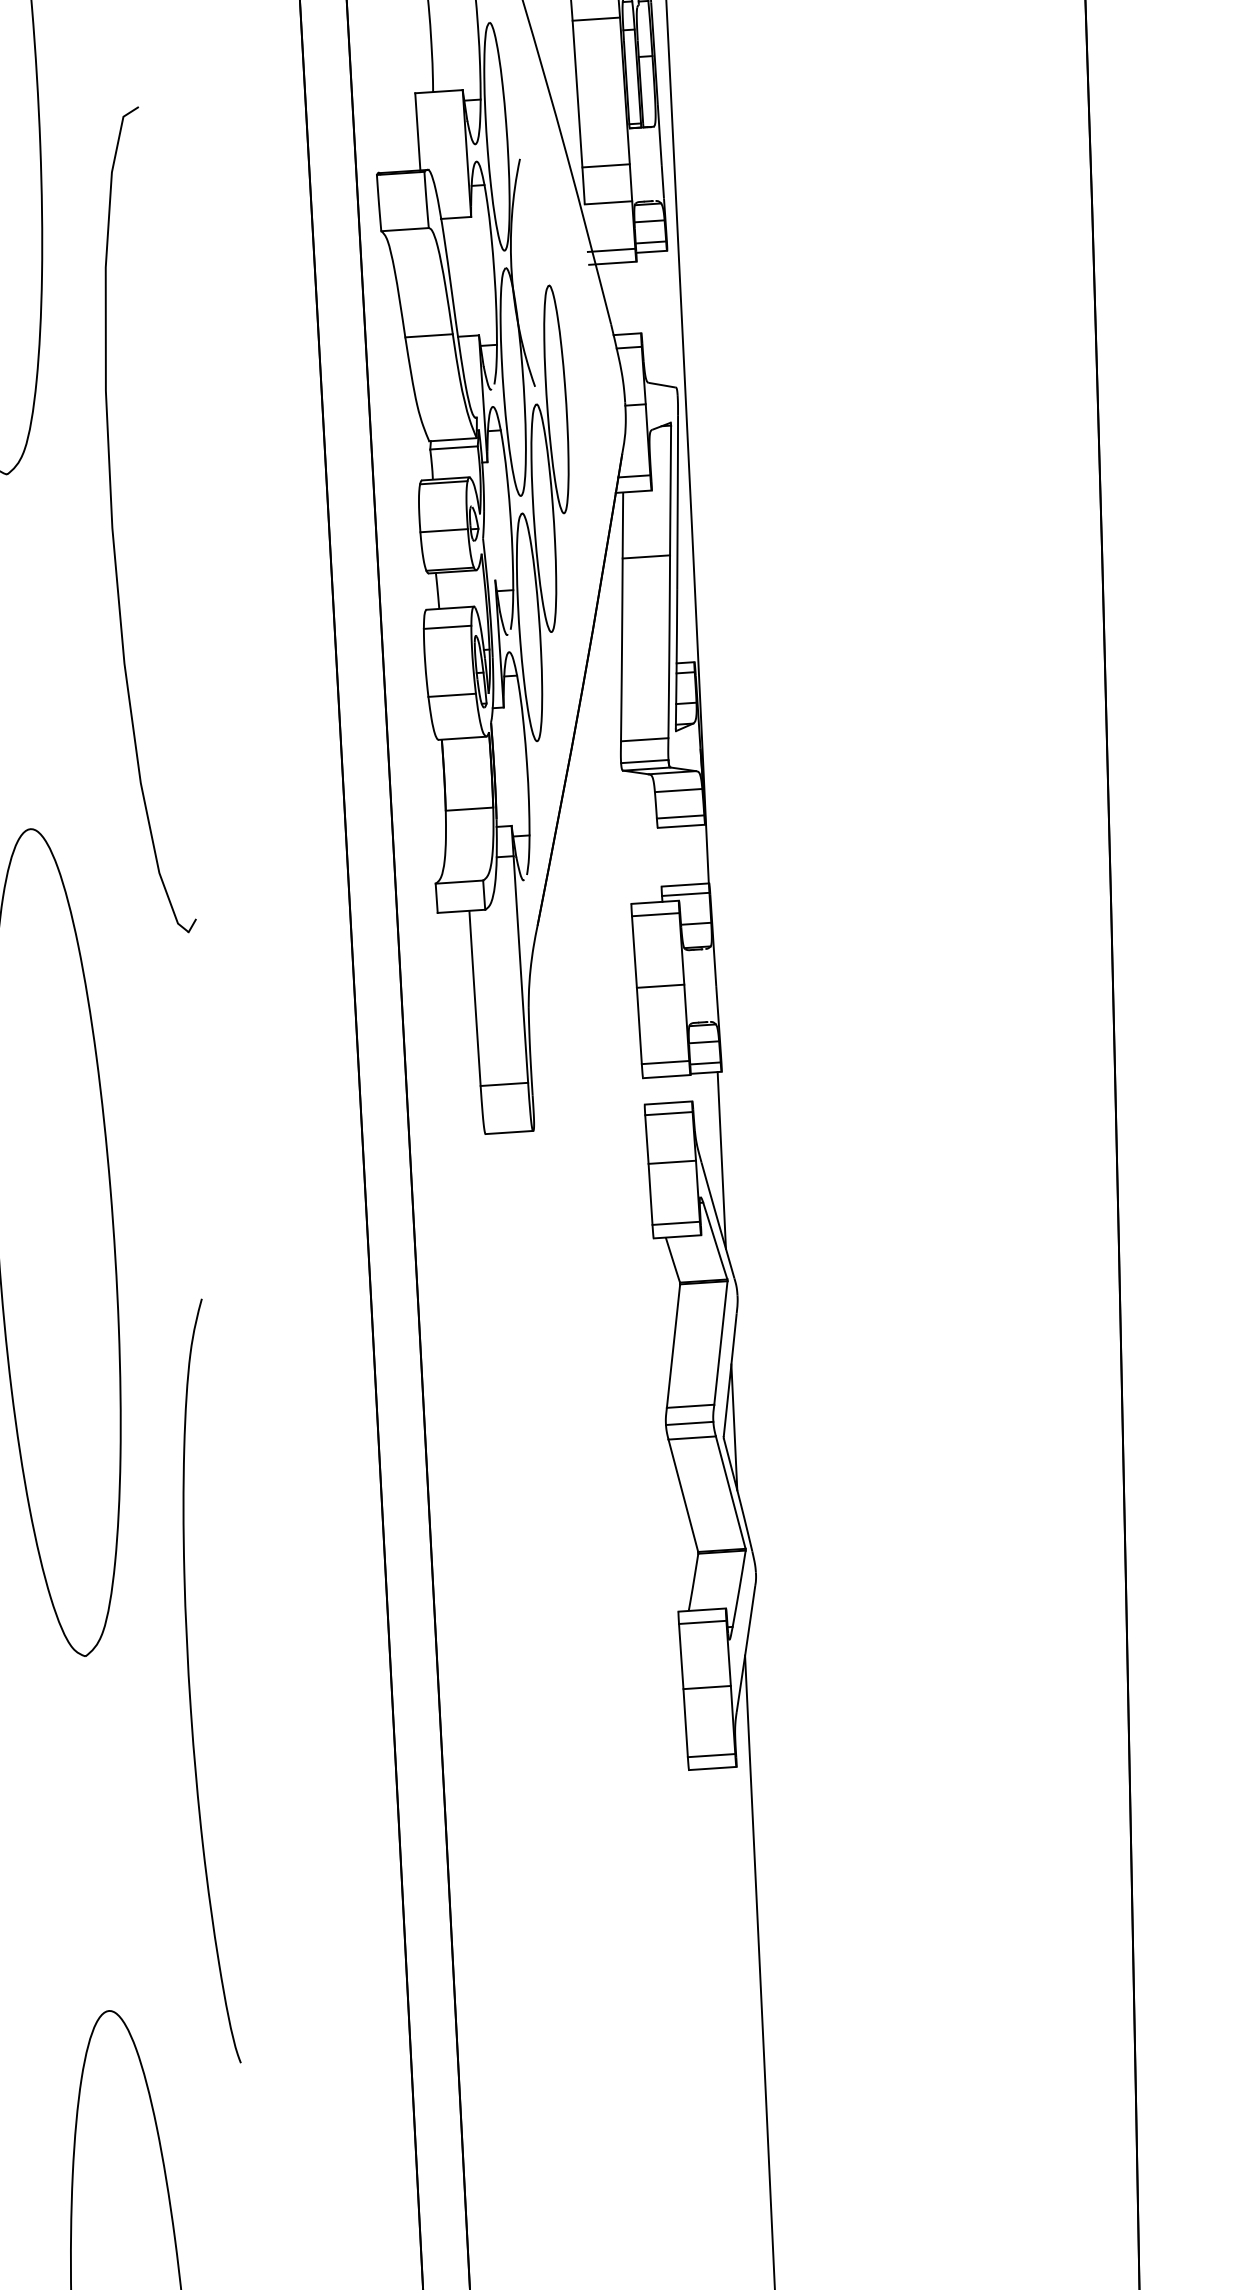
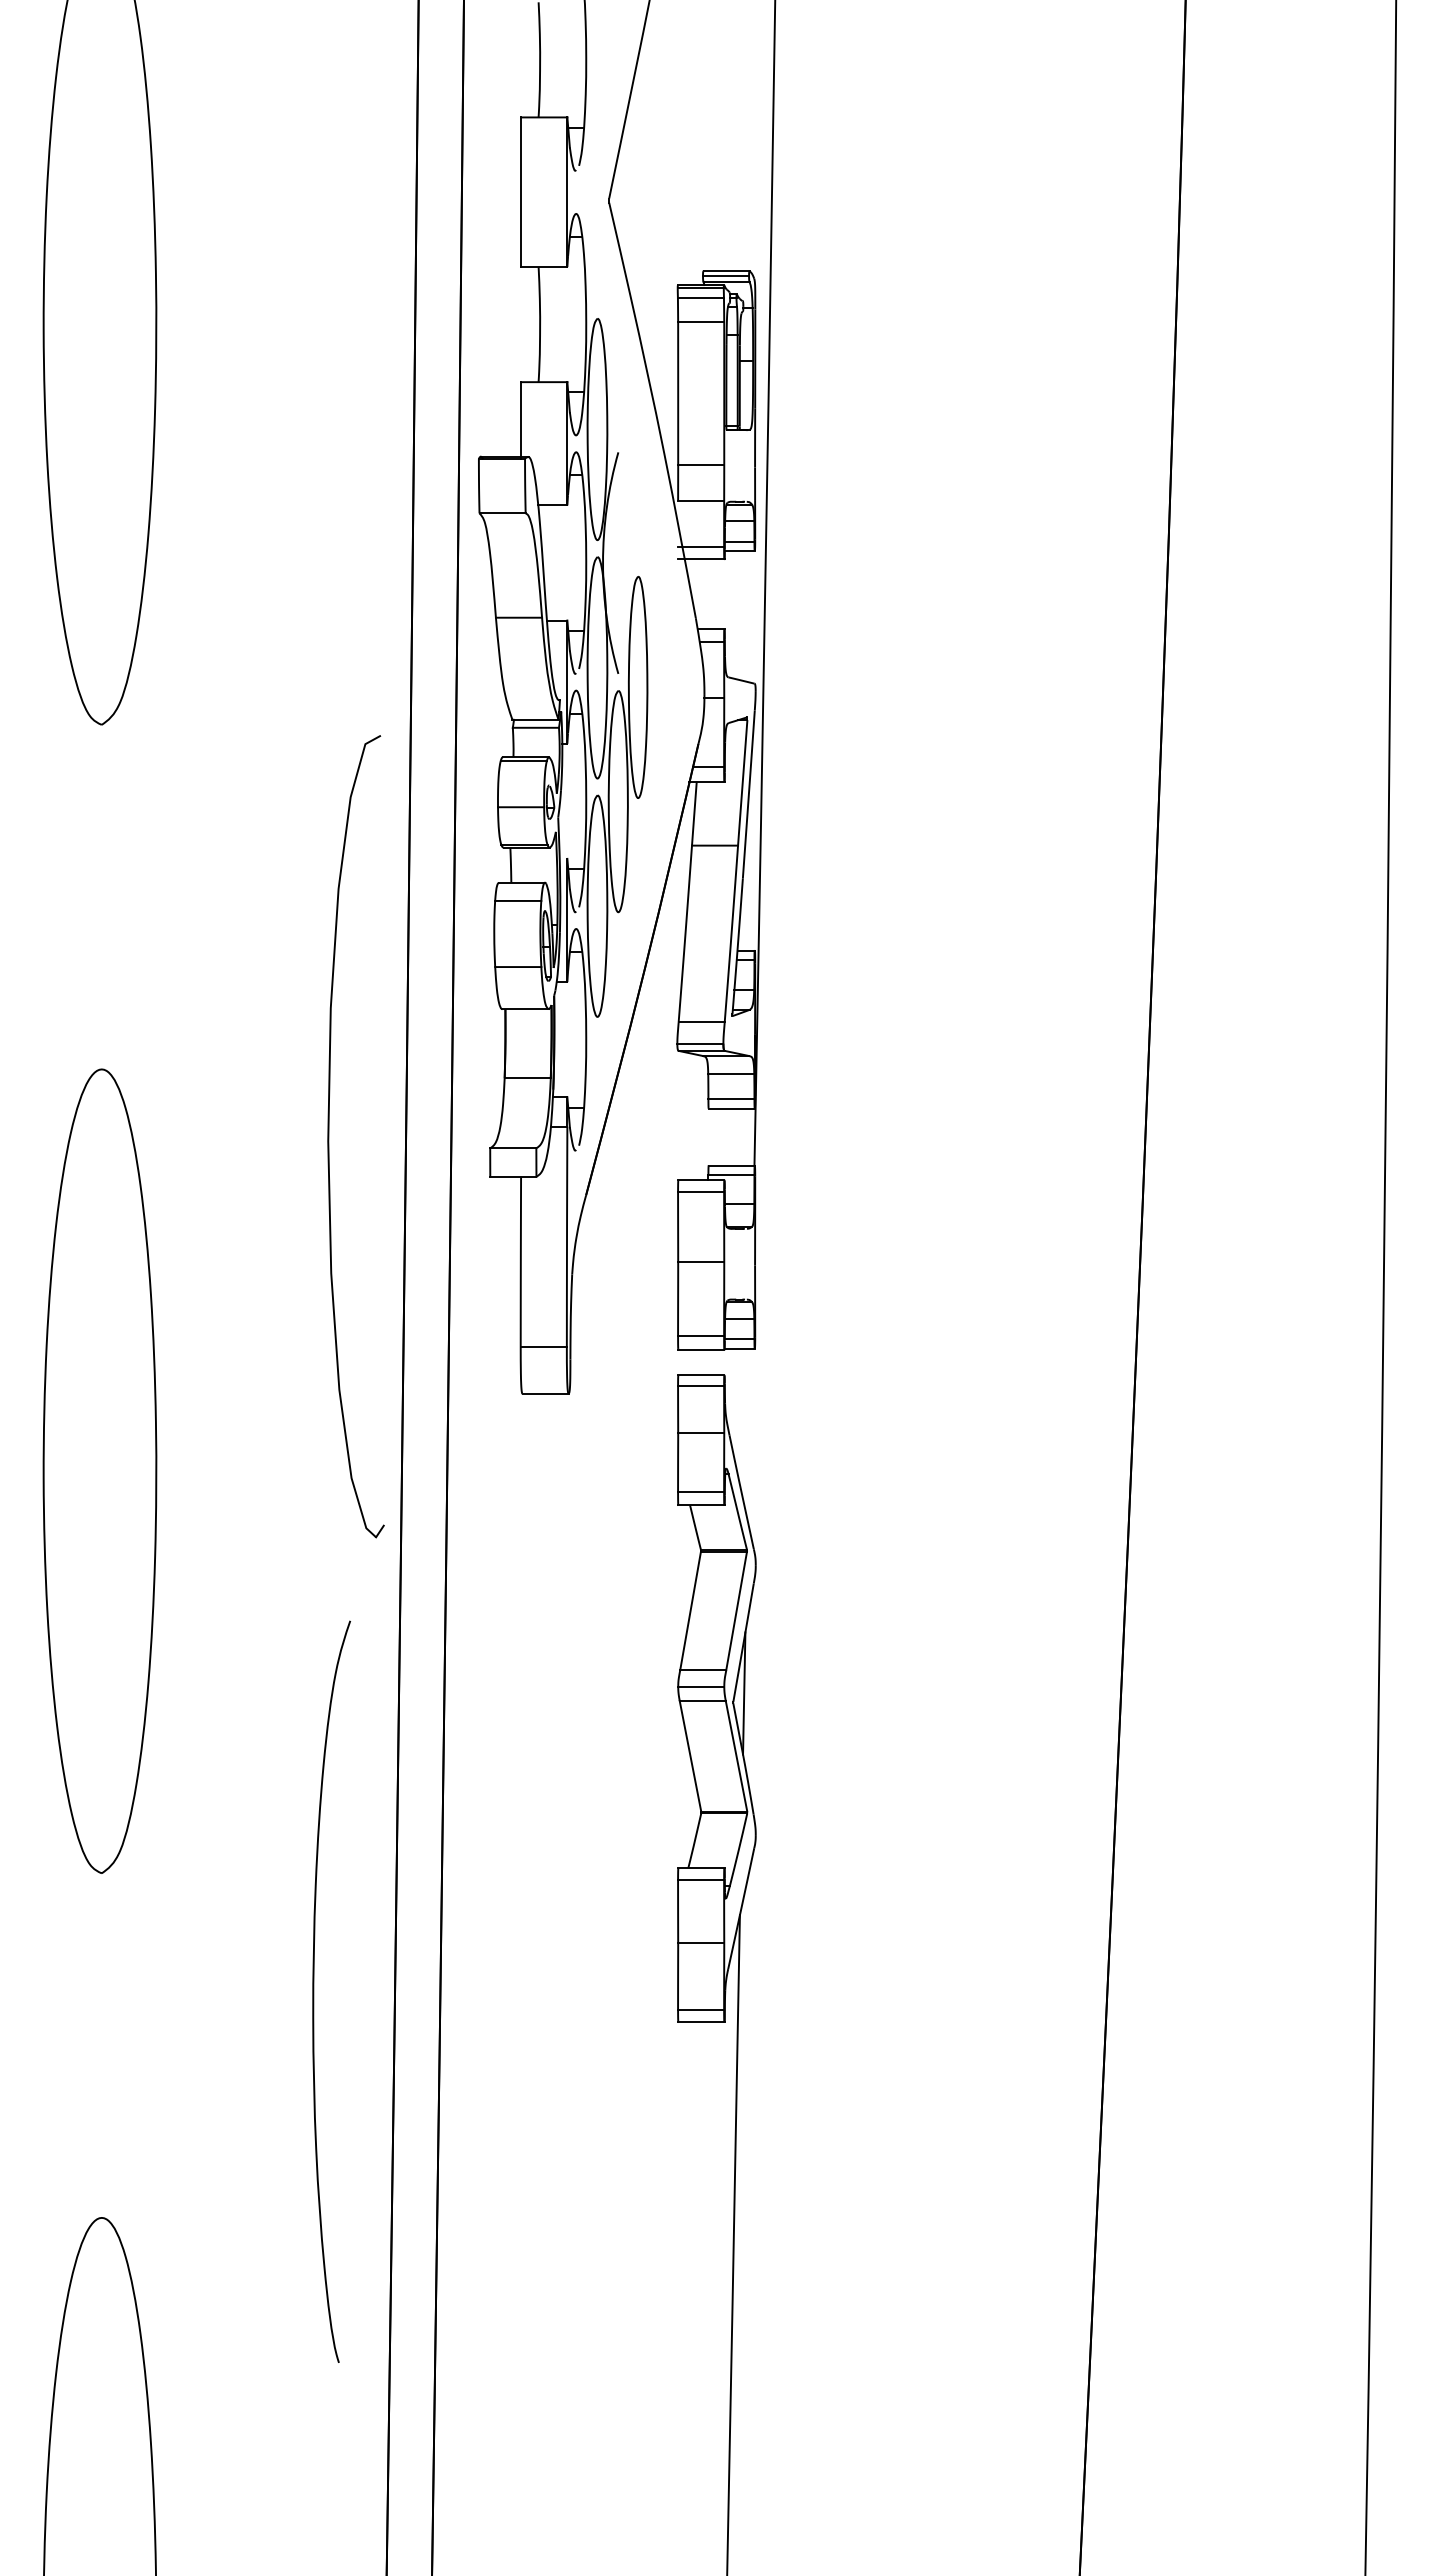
part: (113, 522) -> (329, 1136), moved
line: (721, 1160) -> (748, 1434), removed
curve: (190, 1682) -> (314, 1991), moved

